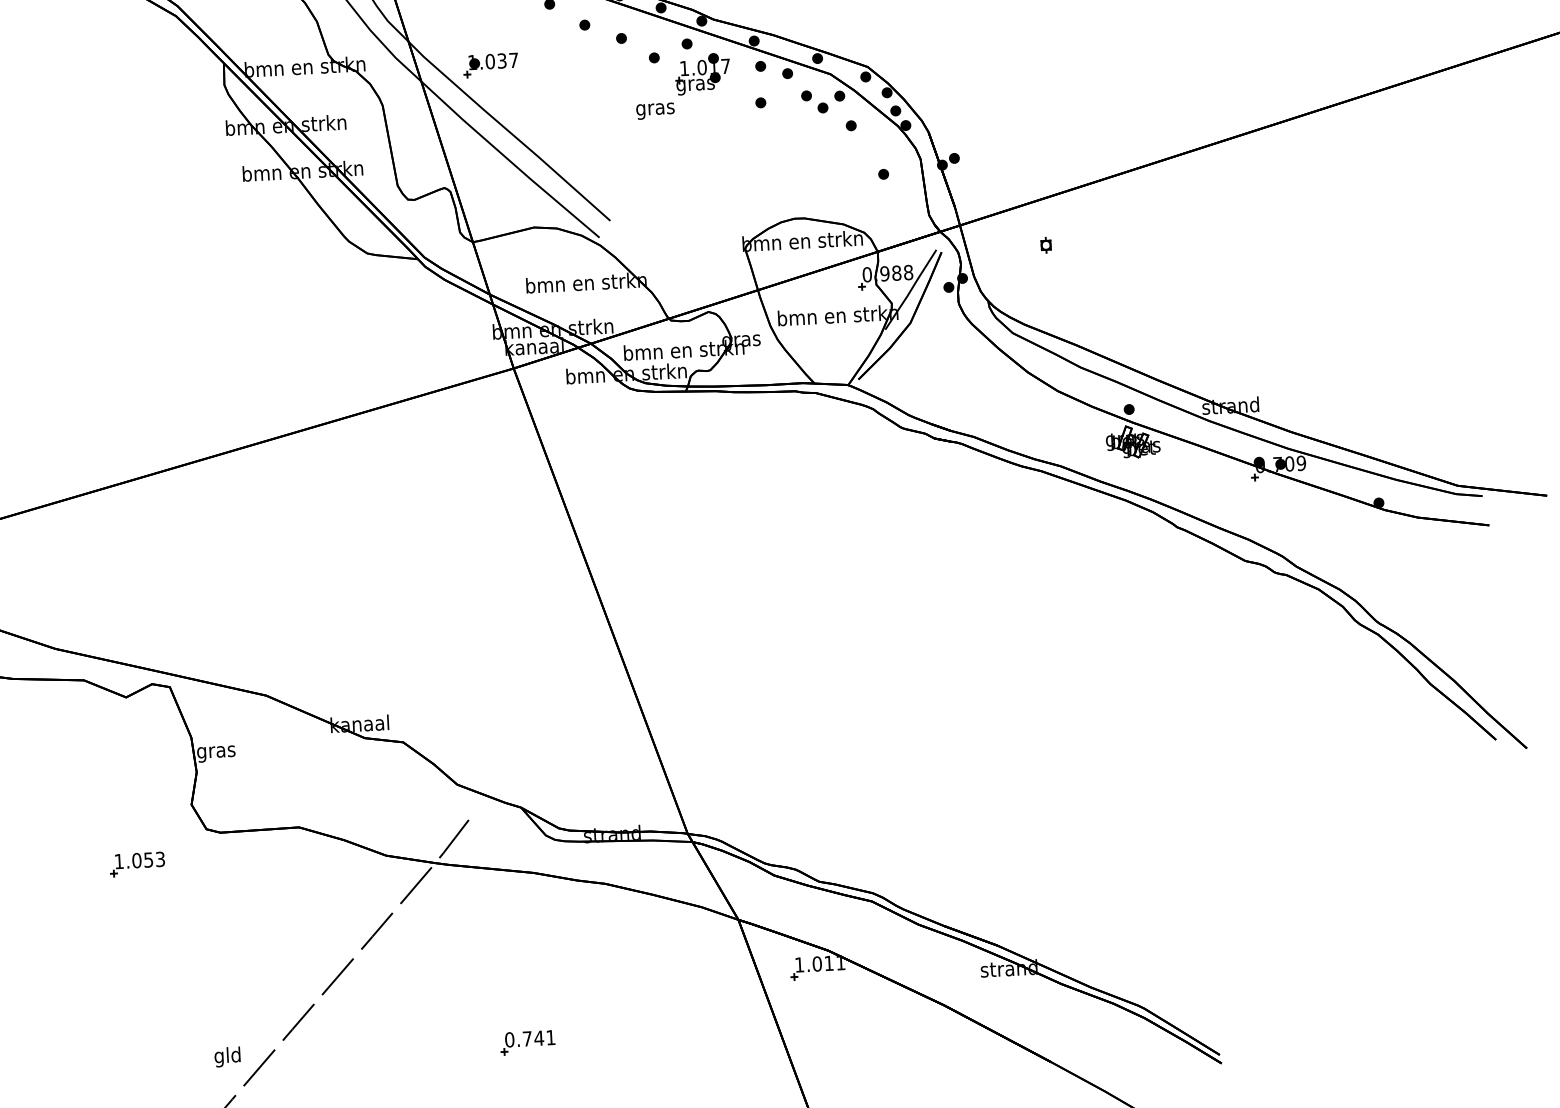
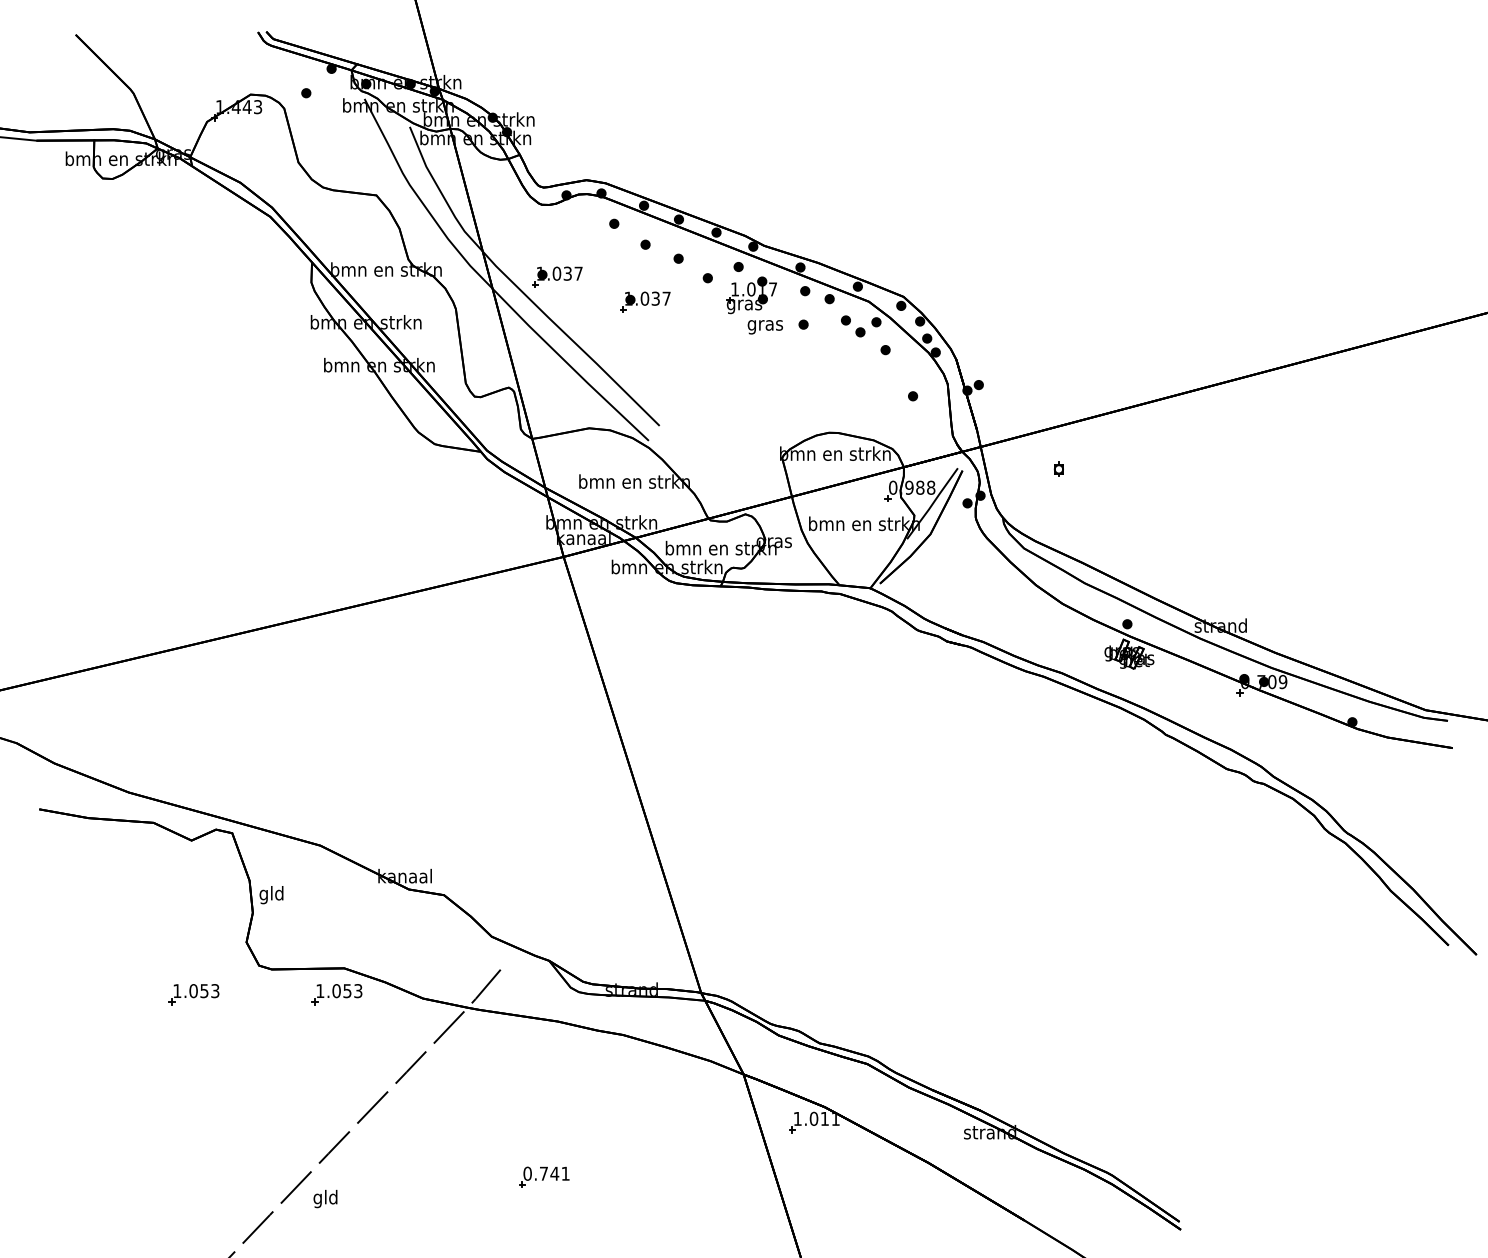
part: (587, 86) -> (645, 301), added
text: (654, 111) -> (764, 327), moved
text: (215, 752) -> (271, 895), gras -> gld
part: (292, 856) -> (336, 994), added
text: (227, 1056) -> (325, 1198), moved

